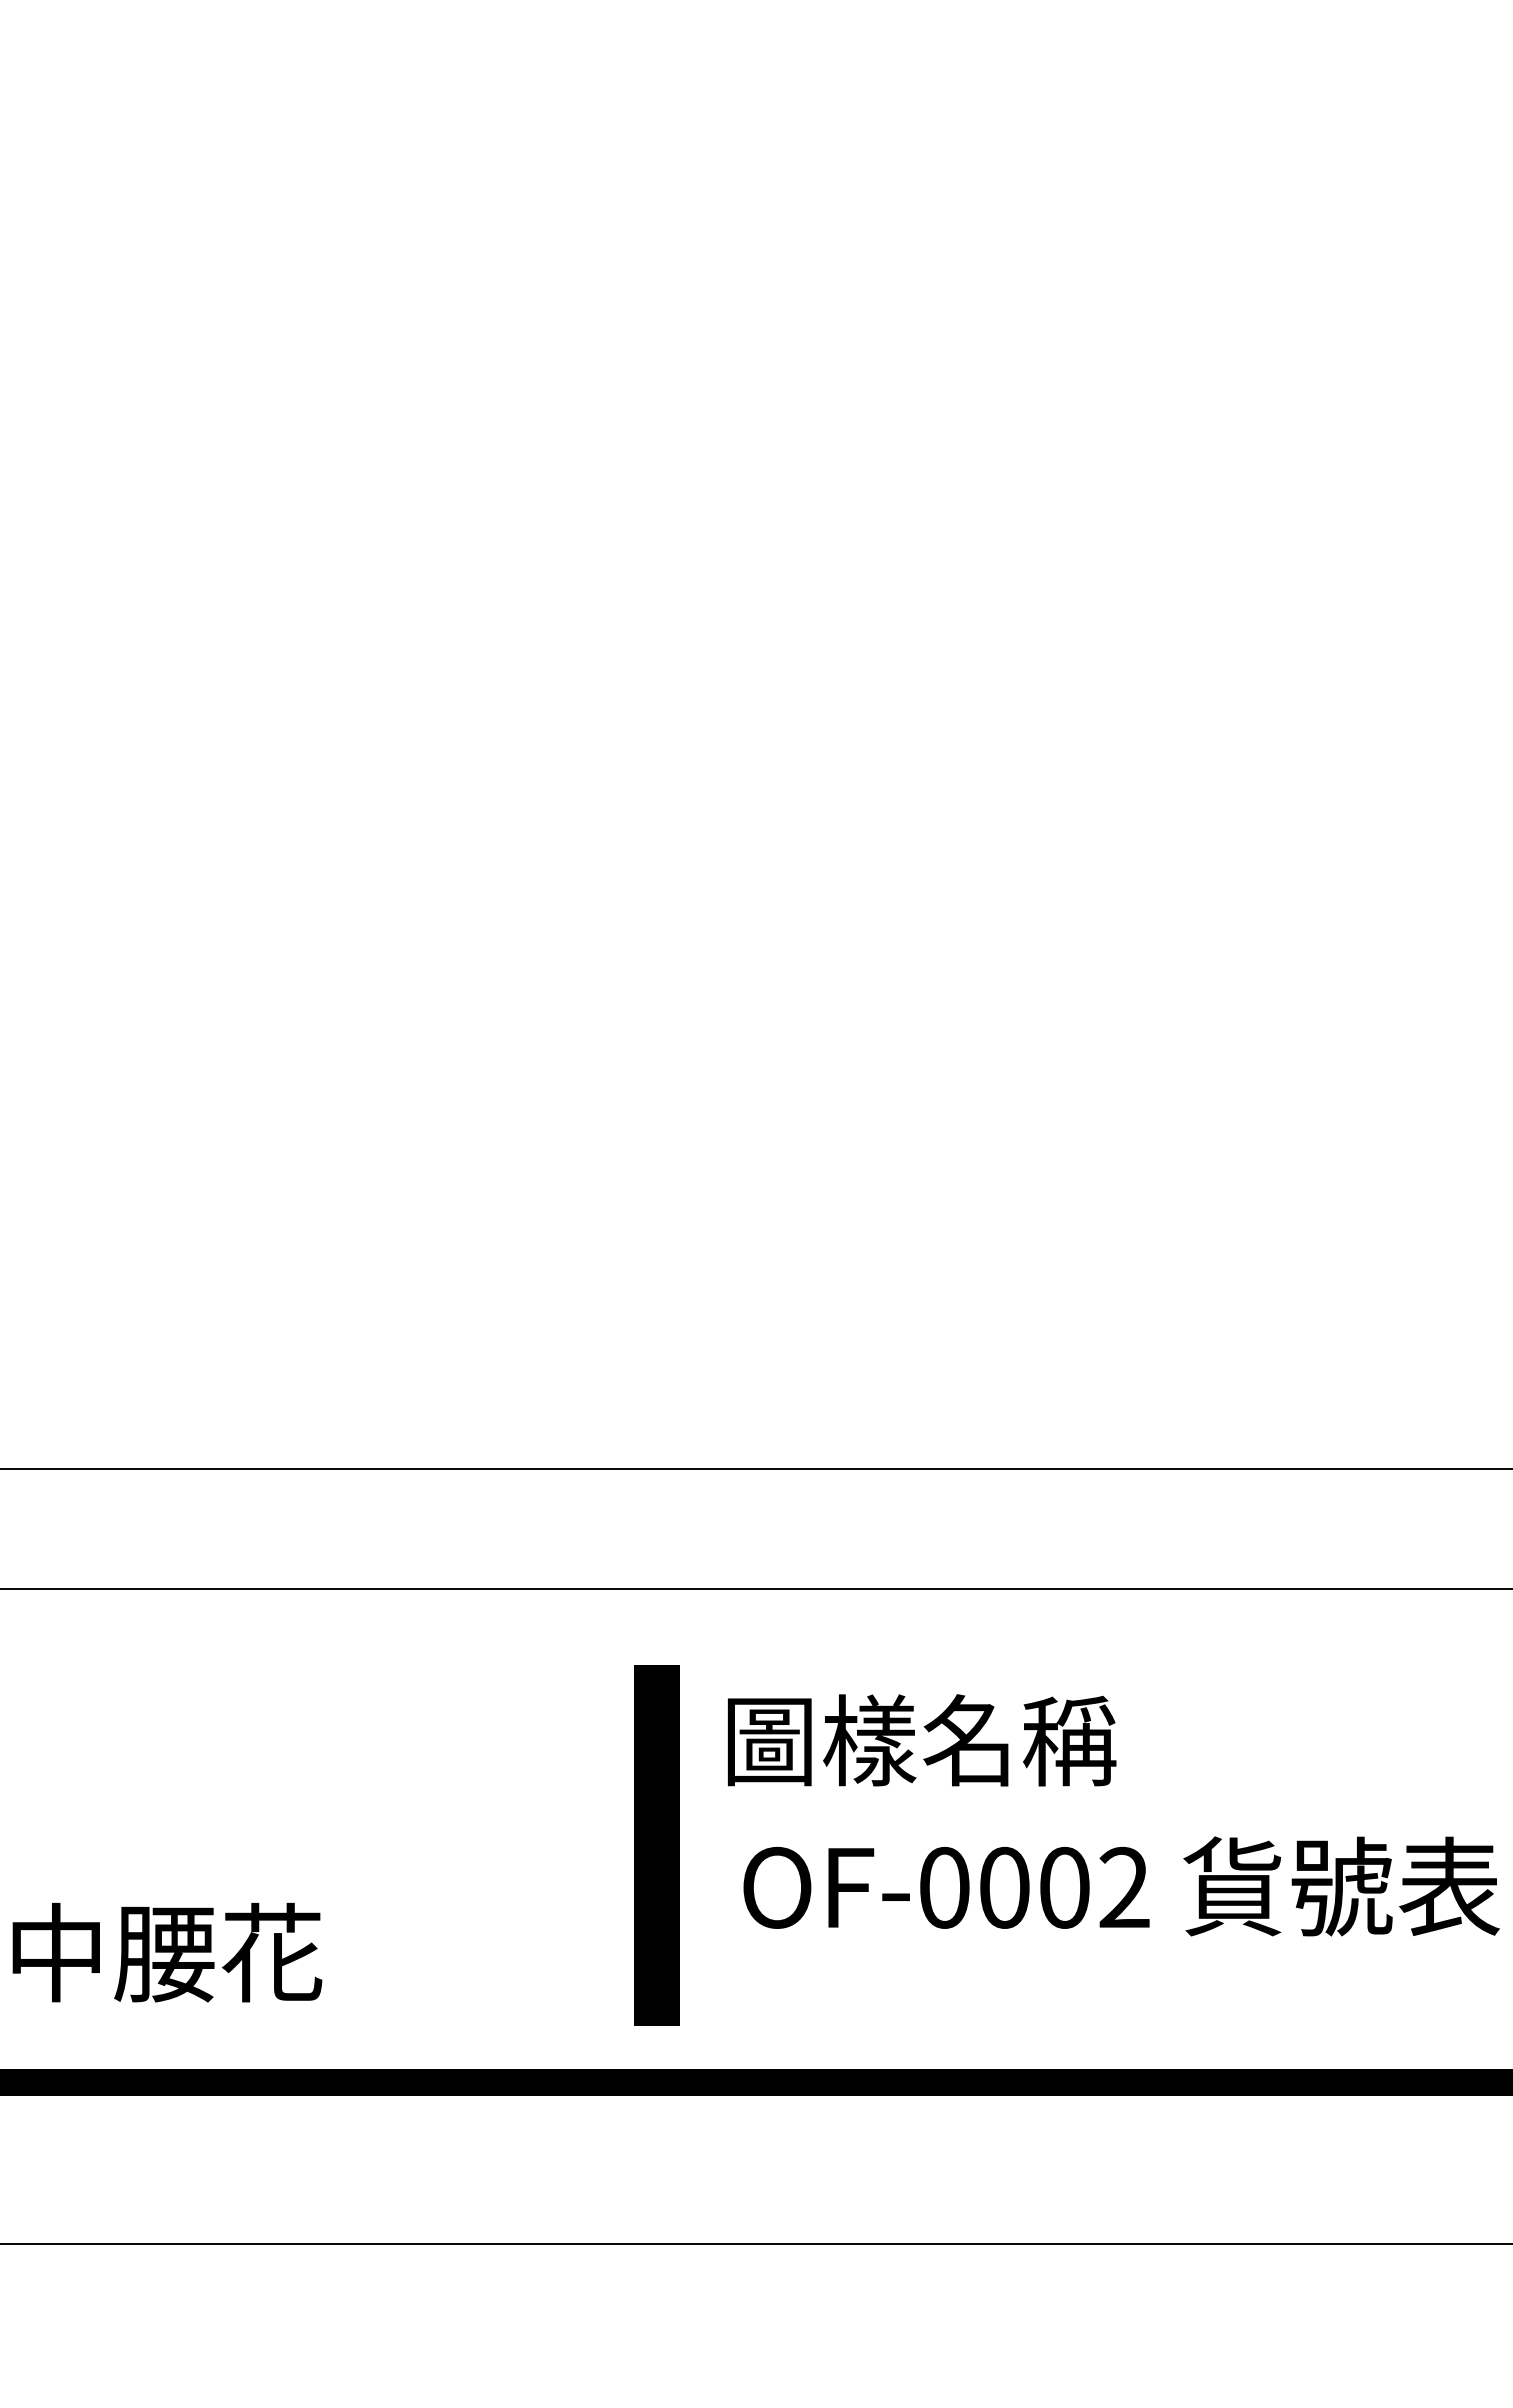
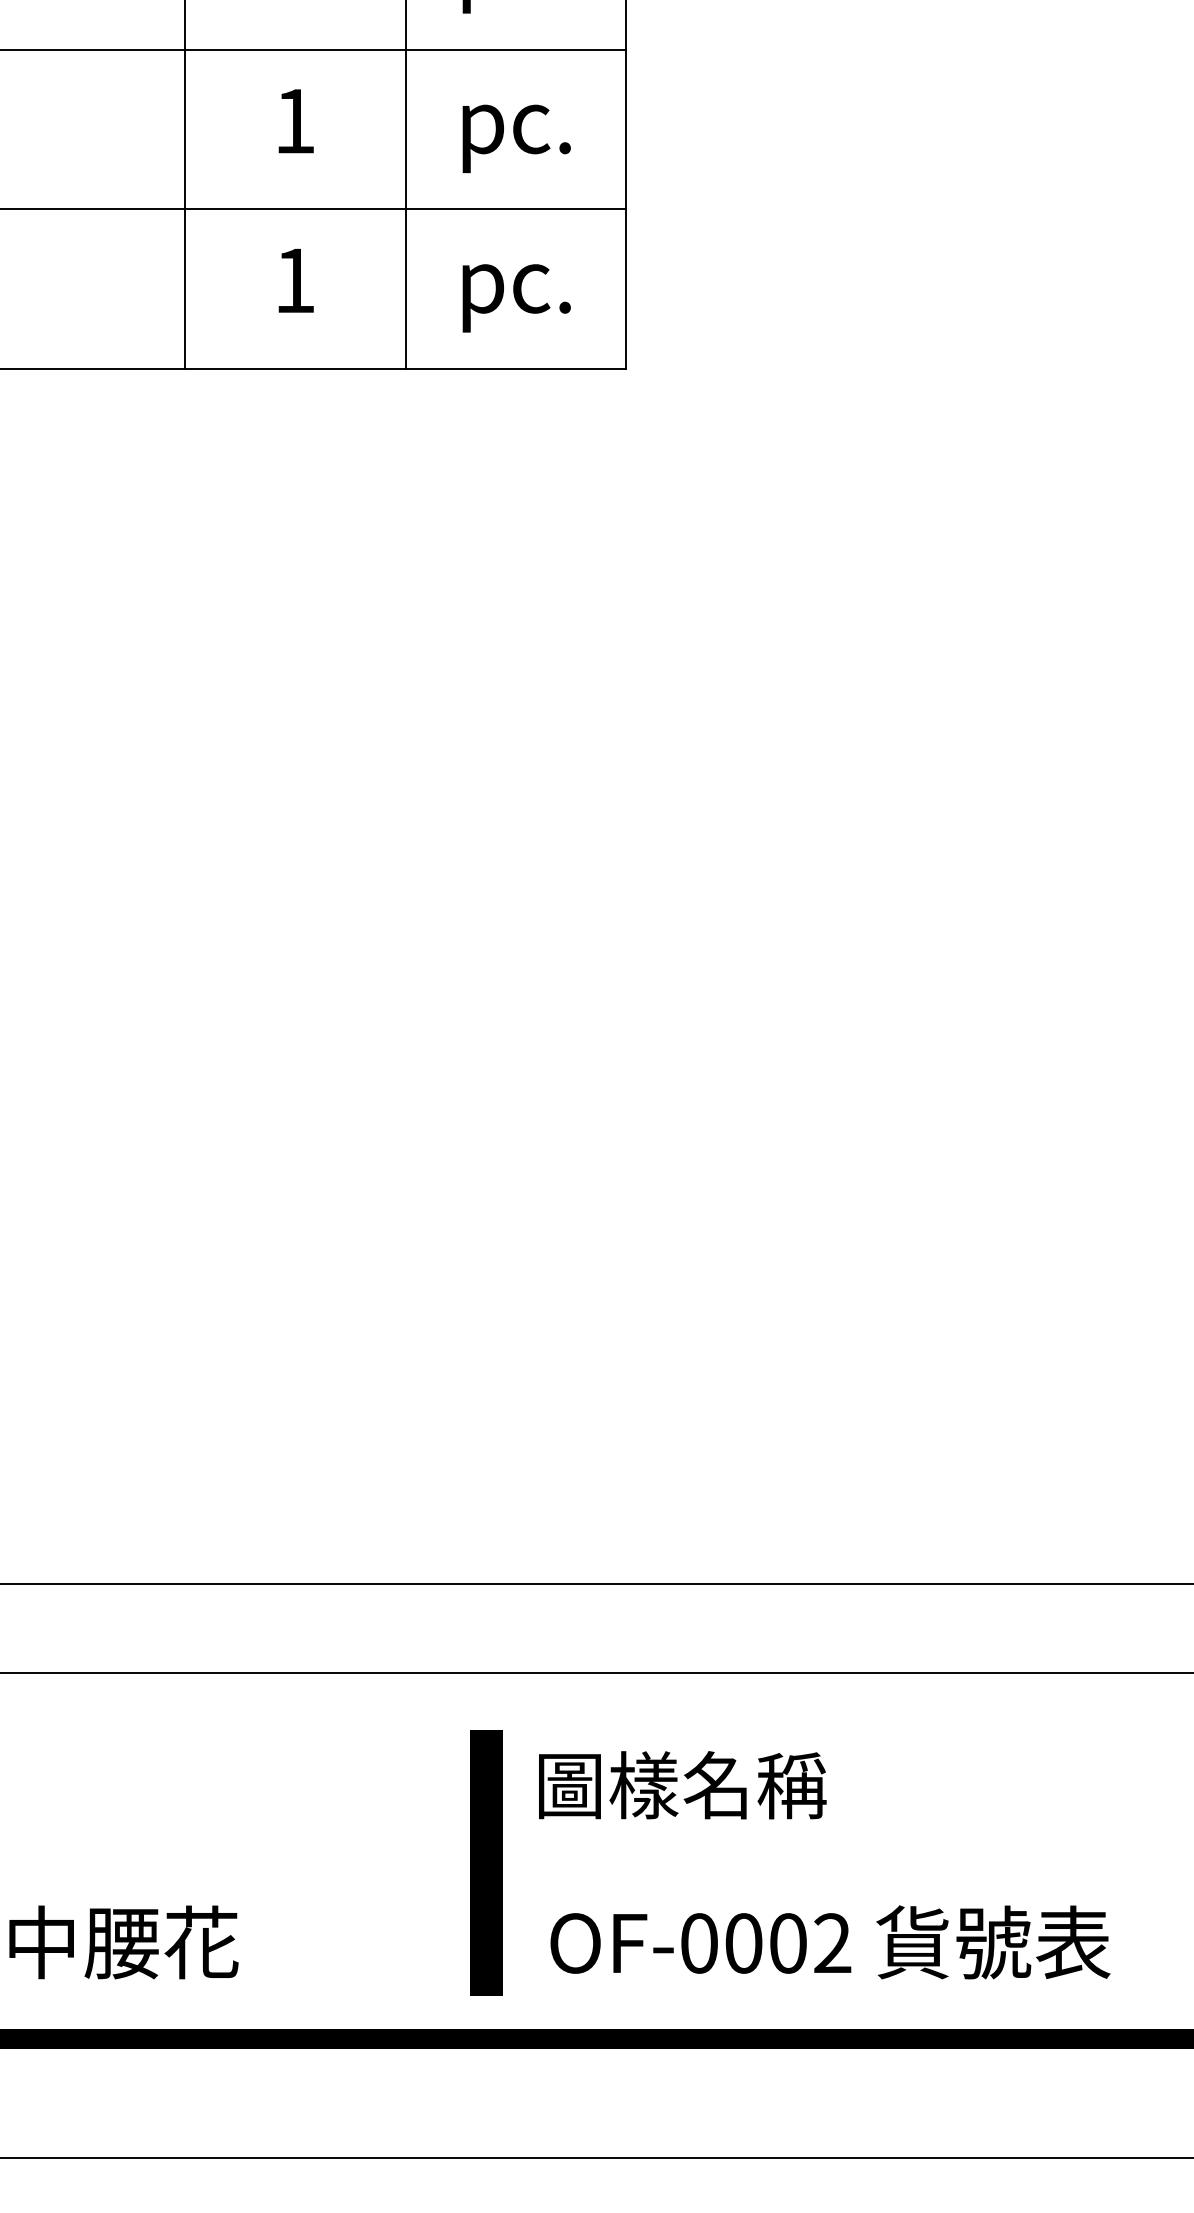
text: (1121, 1886) -> (830, 1942), moved

